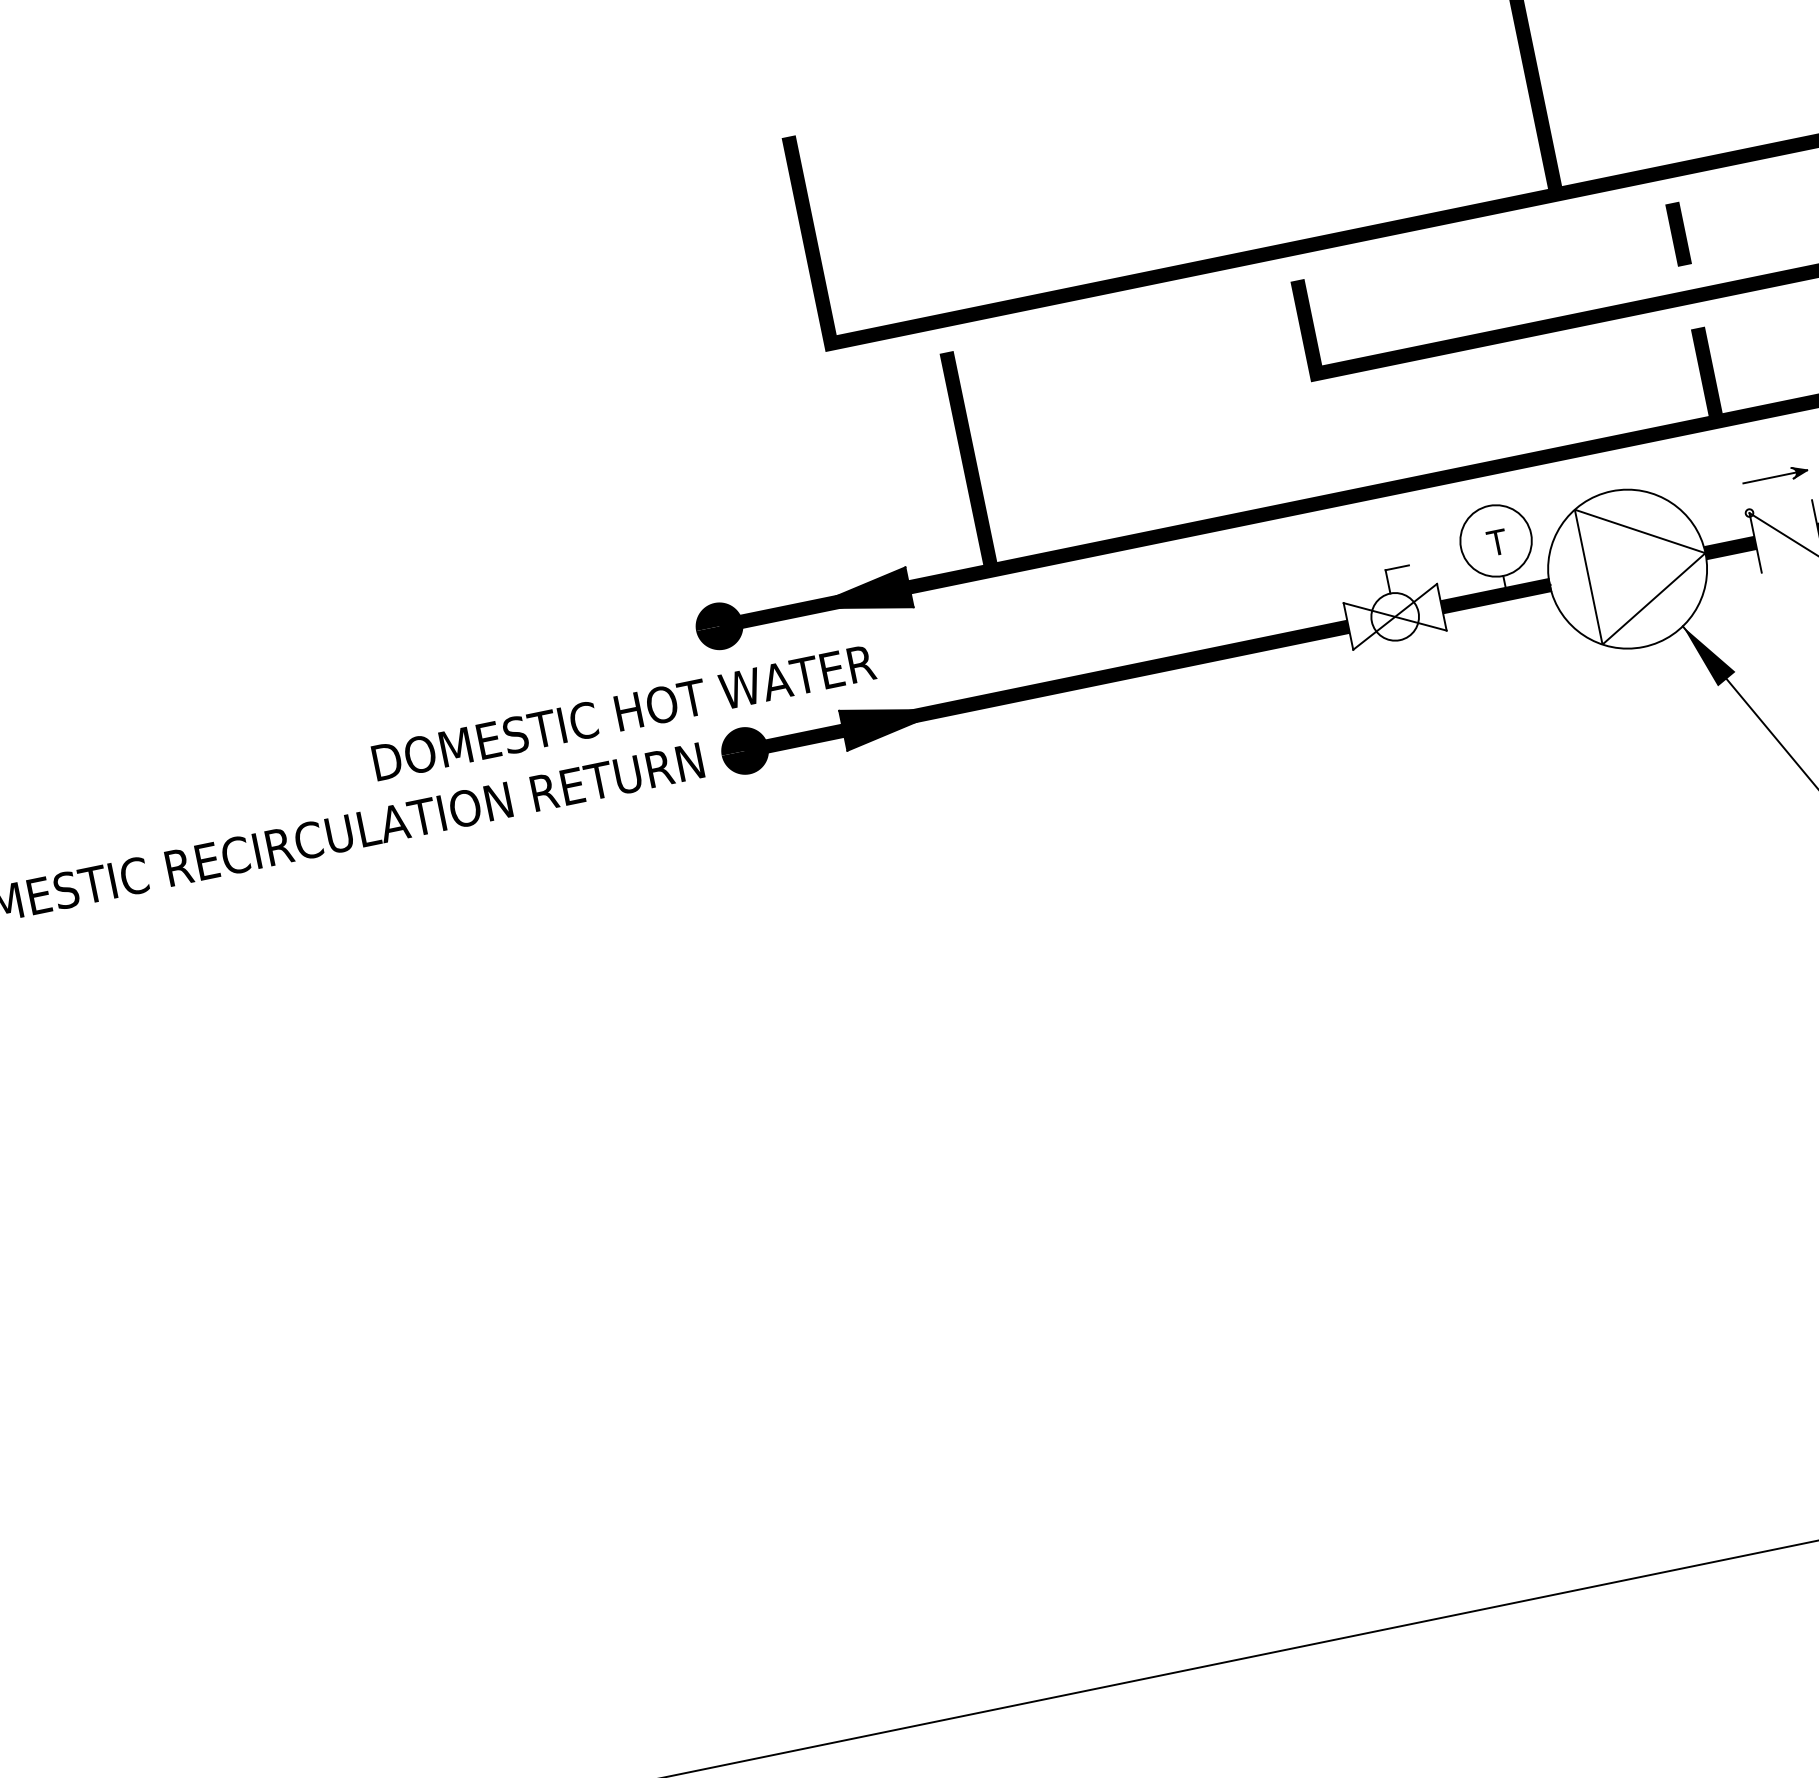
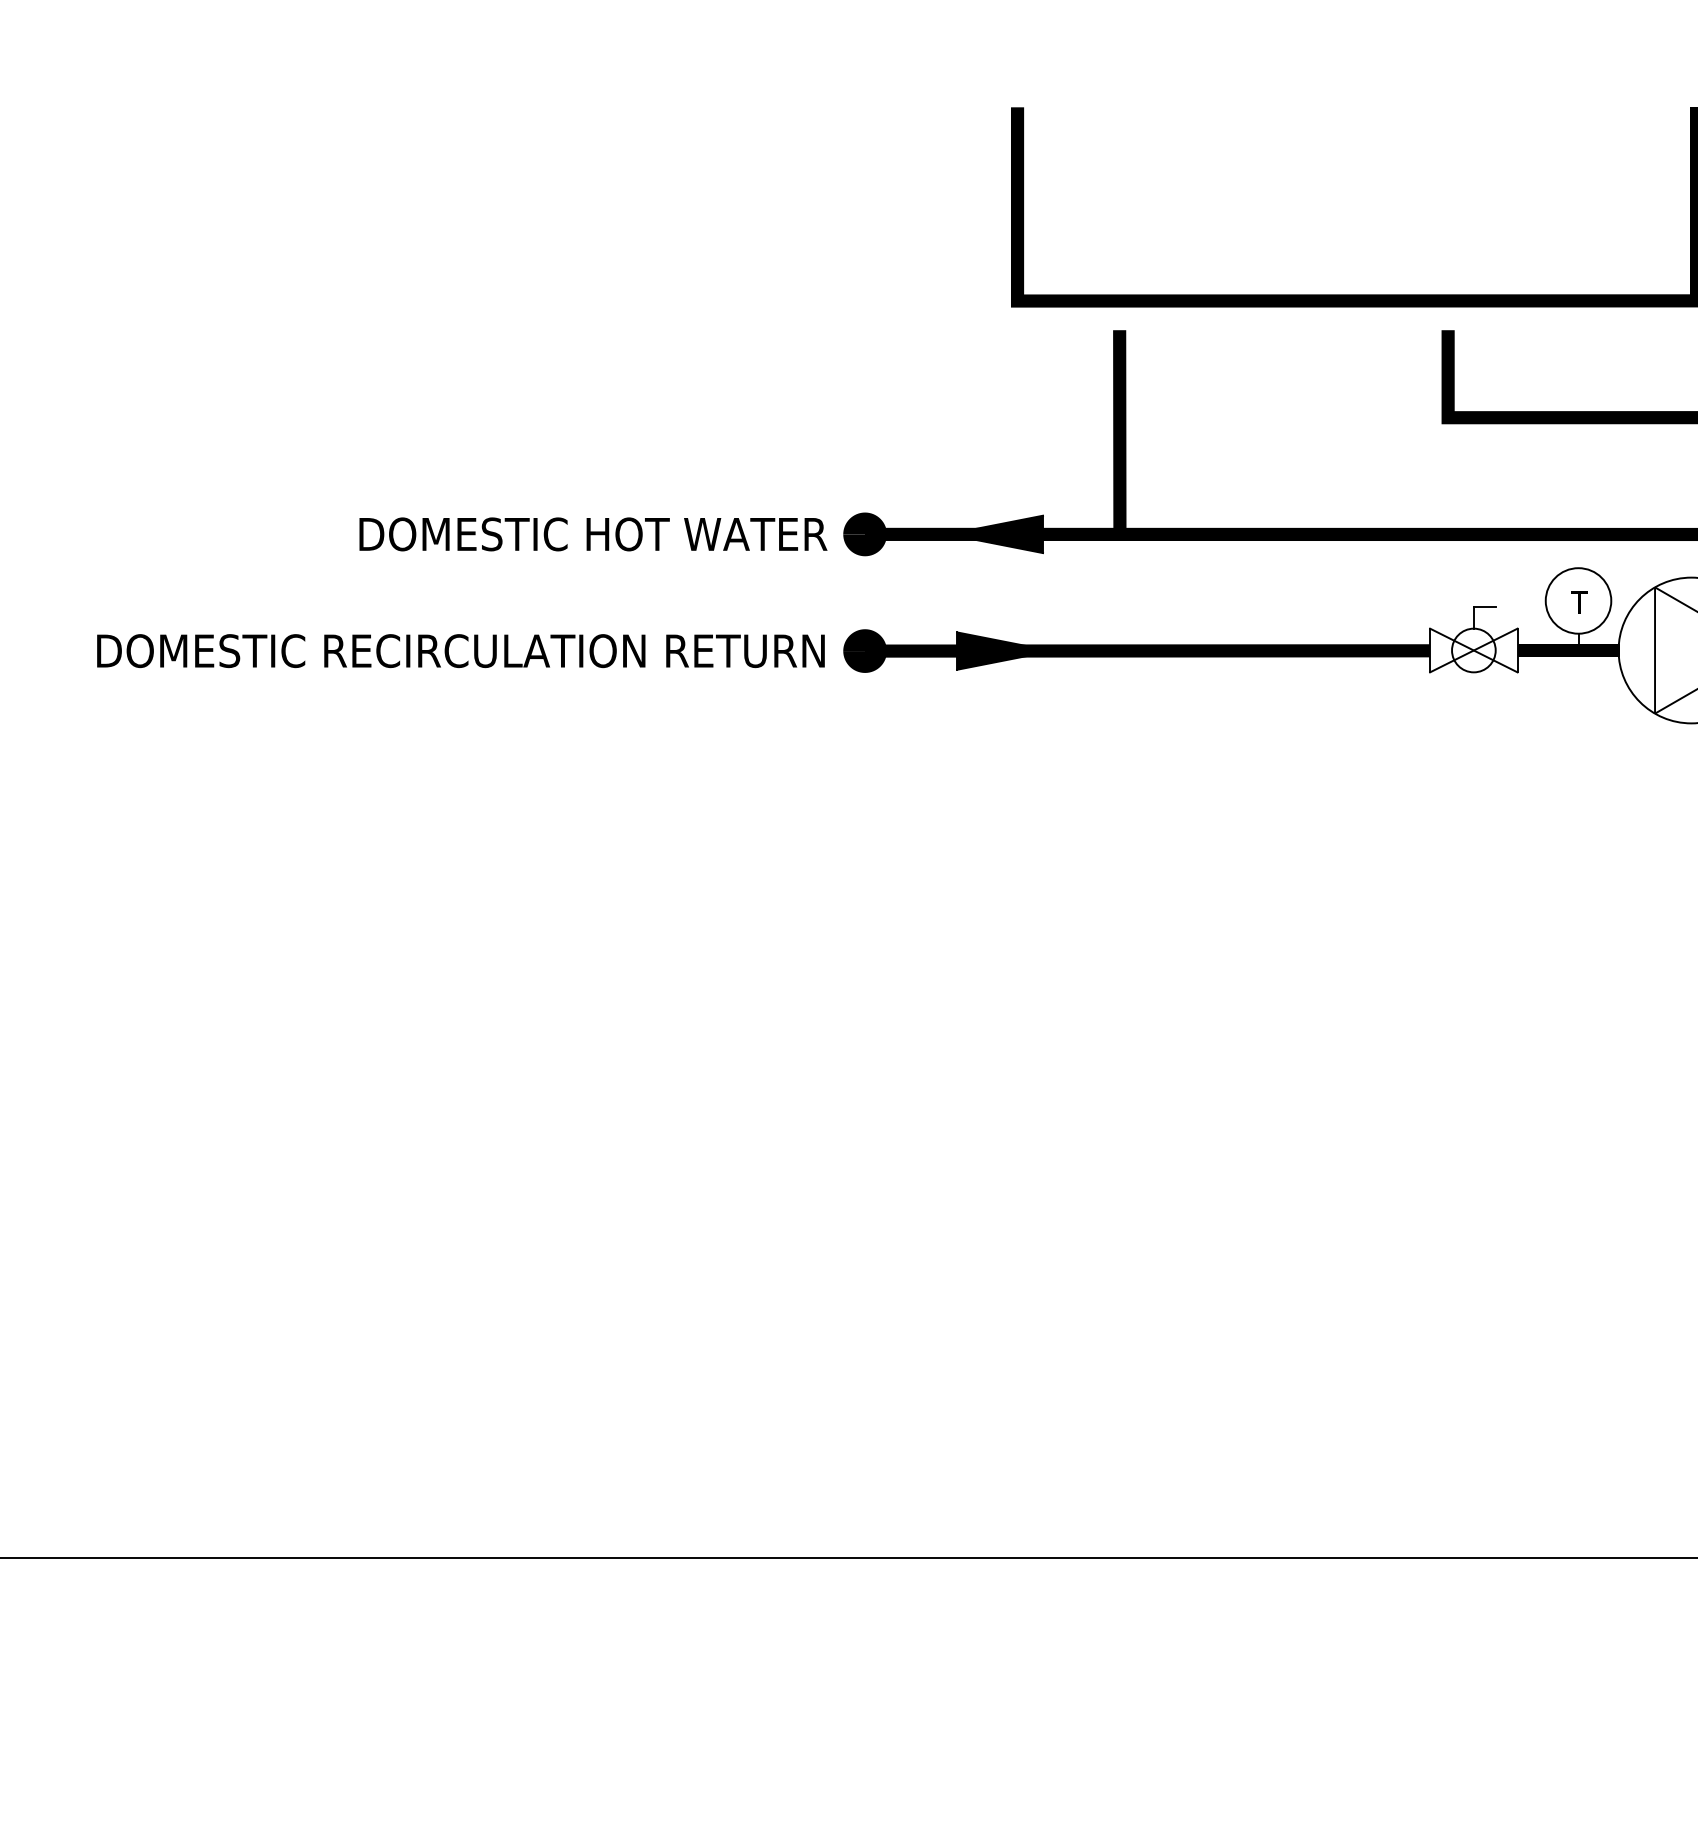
text: (624, 712) -> (593, 534), moved

